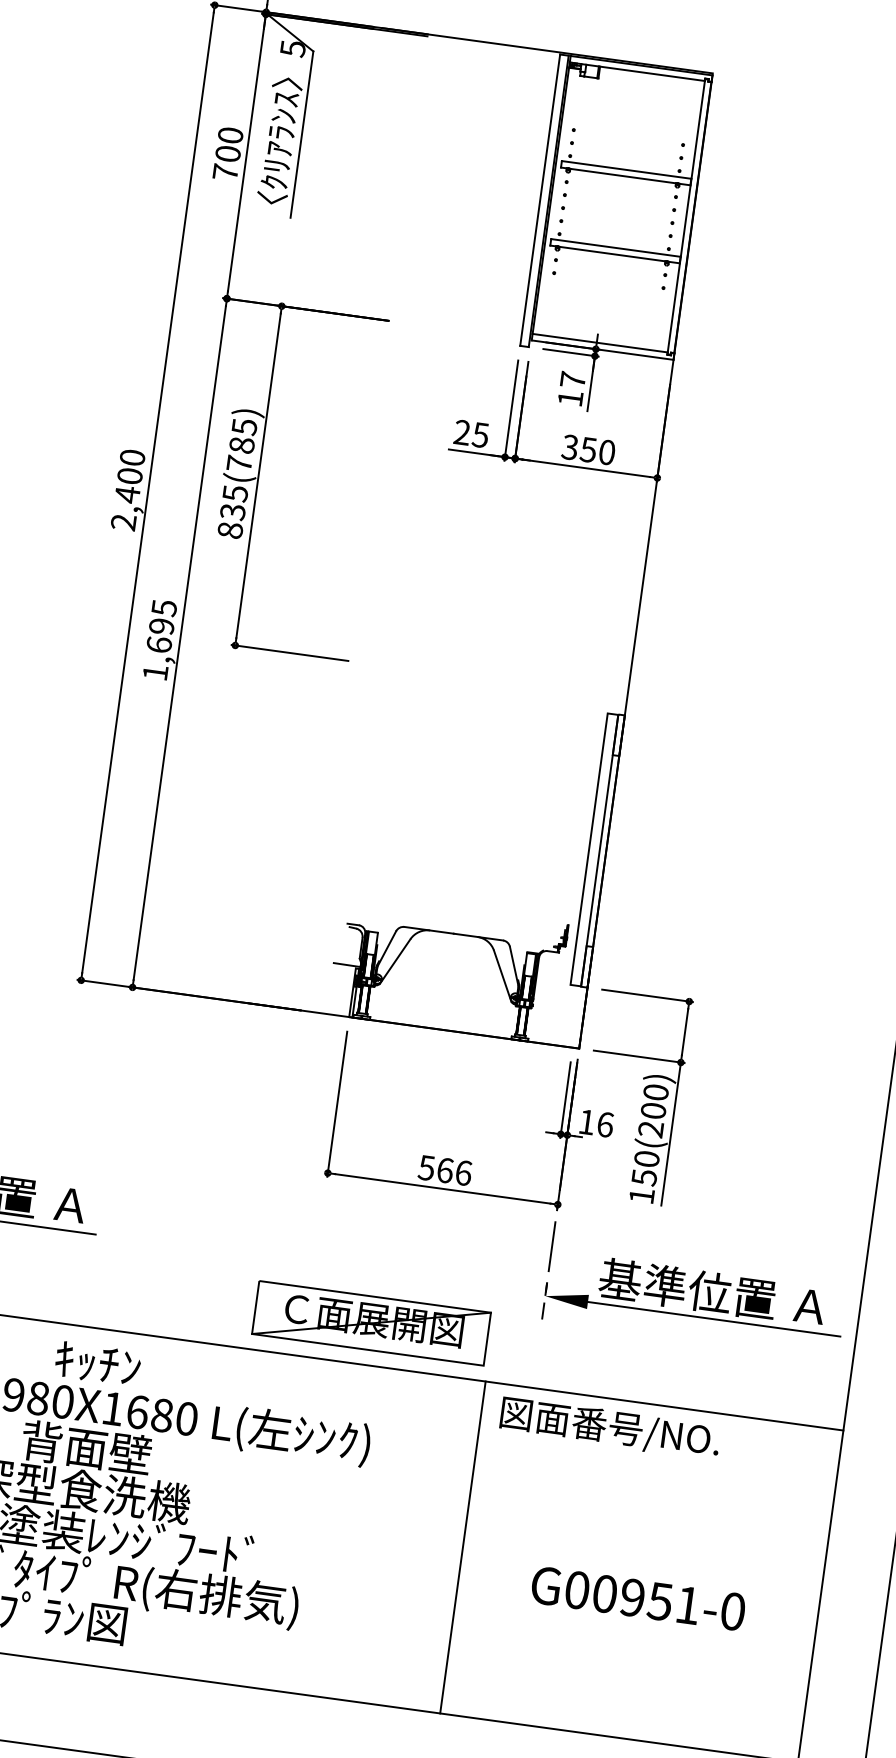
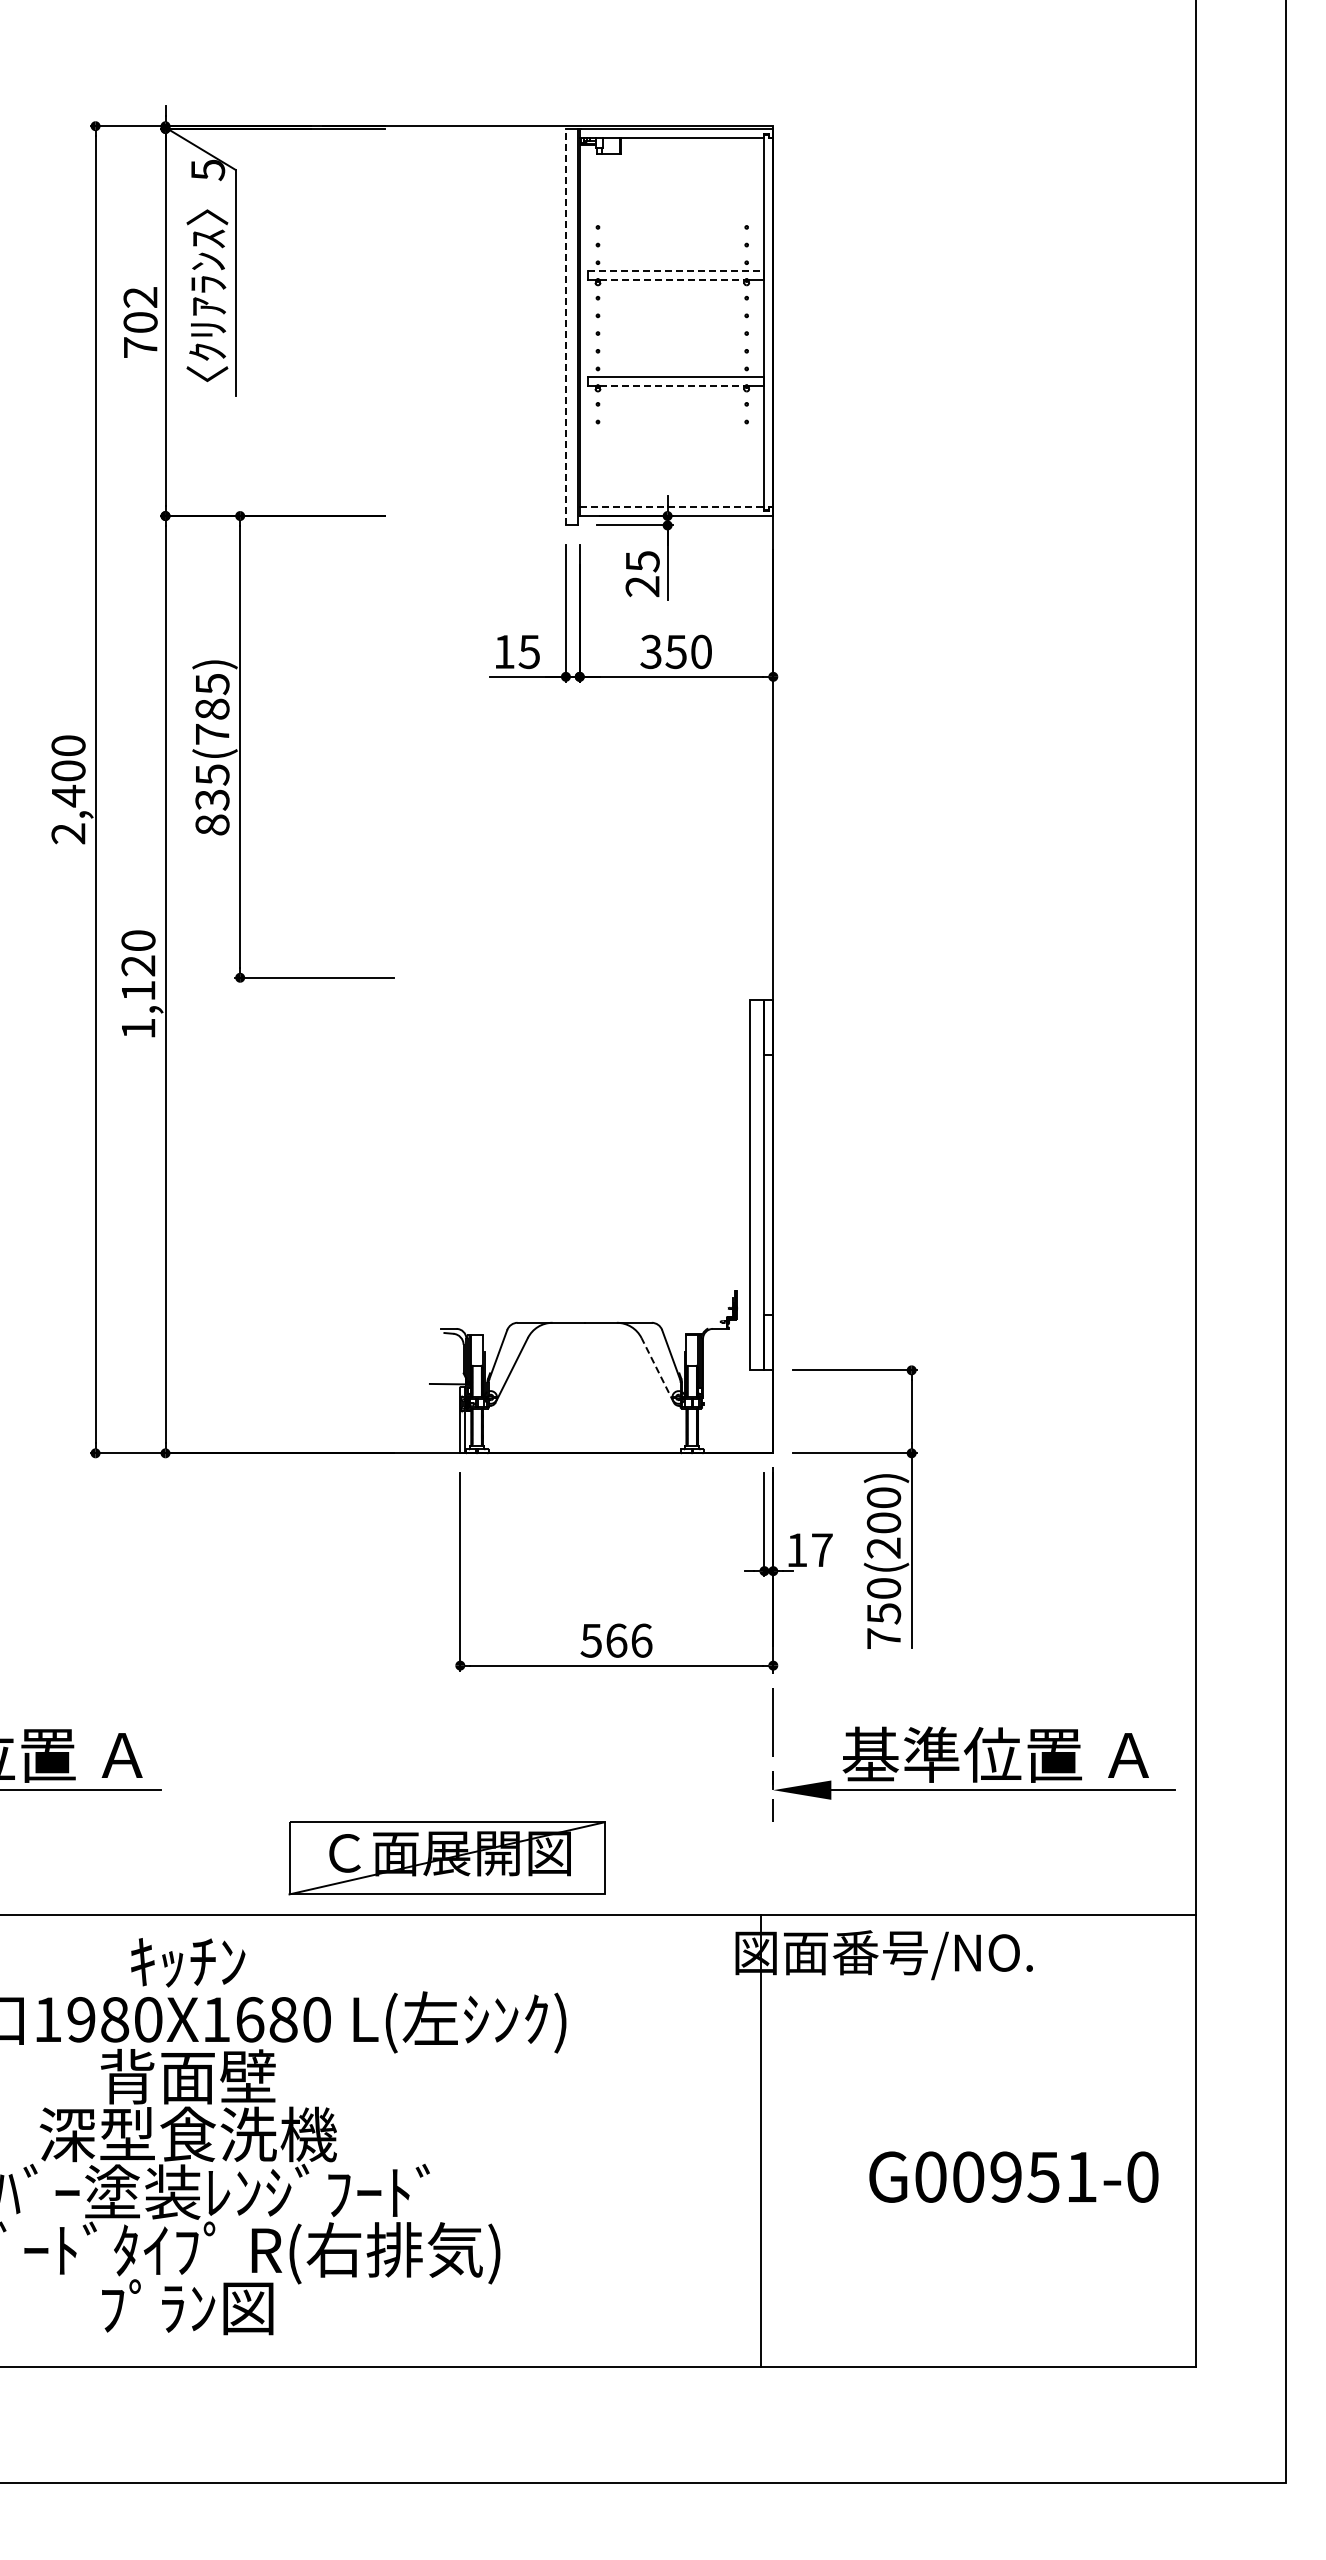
text: (230, 135) -> (140, 297), 700 -> 702
line: (627, 169) -> (676, 270), solid -> dashed
line: (623, 175) -> (672, 279), solid -> dashed
line: (539, 199) -> (565, 326), solid -> dashed
line: (612, 253) -> (672, 385), solid -> dashed
line: (600, 343) -> (672, 507), solid -> dashed
text: (571, 389) -> (642, 574), 17 -> 25
text: (462, 432) -> (504, 651), 25 -> 15
text: (161, 626) -> (138, 965), 1,695 -> 1,120
line: (502, 975) -> (657, 1369), solid -> dashed
text: (605, 1124) -> (822, 1550), 16 -> 17
text: (641, 1195) -> (883, 1638), 150(200) -> 750(200)
part: (371, 1323) -> (446, 1858), moved
line: (463, 1547) -> (761, 2140), moved
text: (638, 1598) -> (1013, 2176), moved

